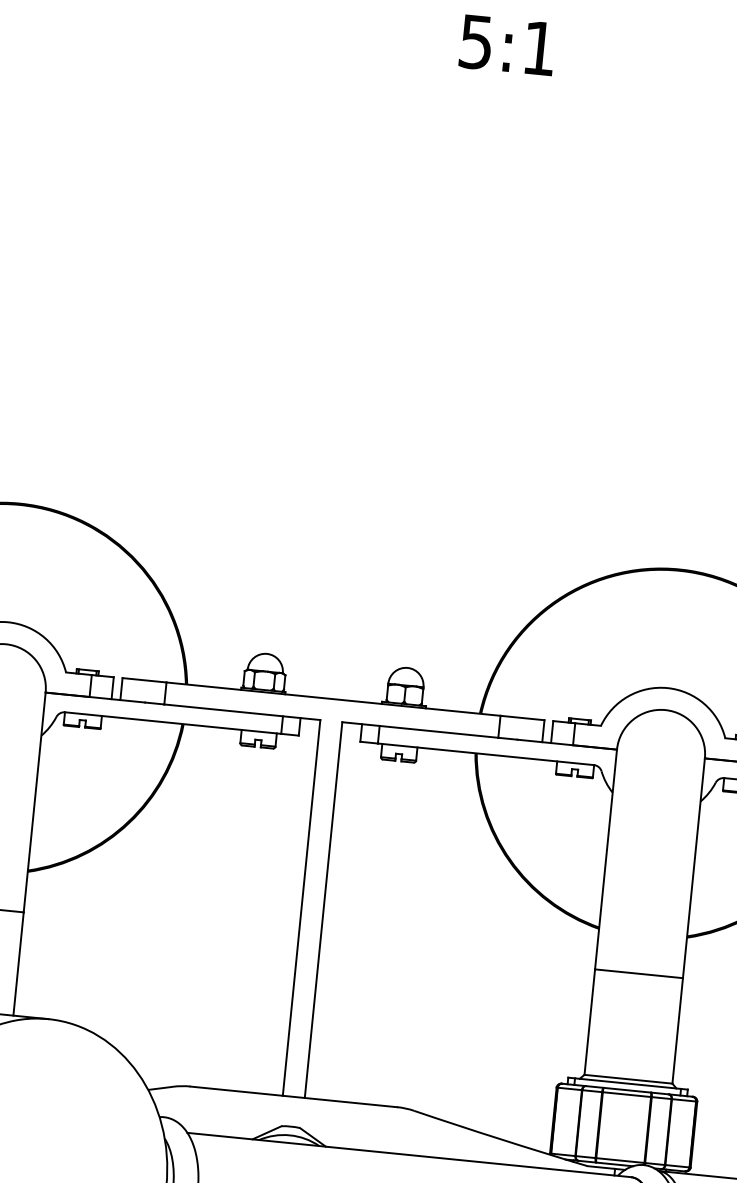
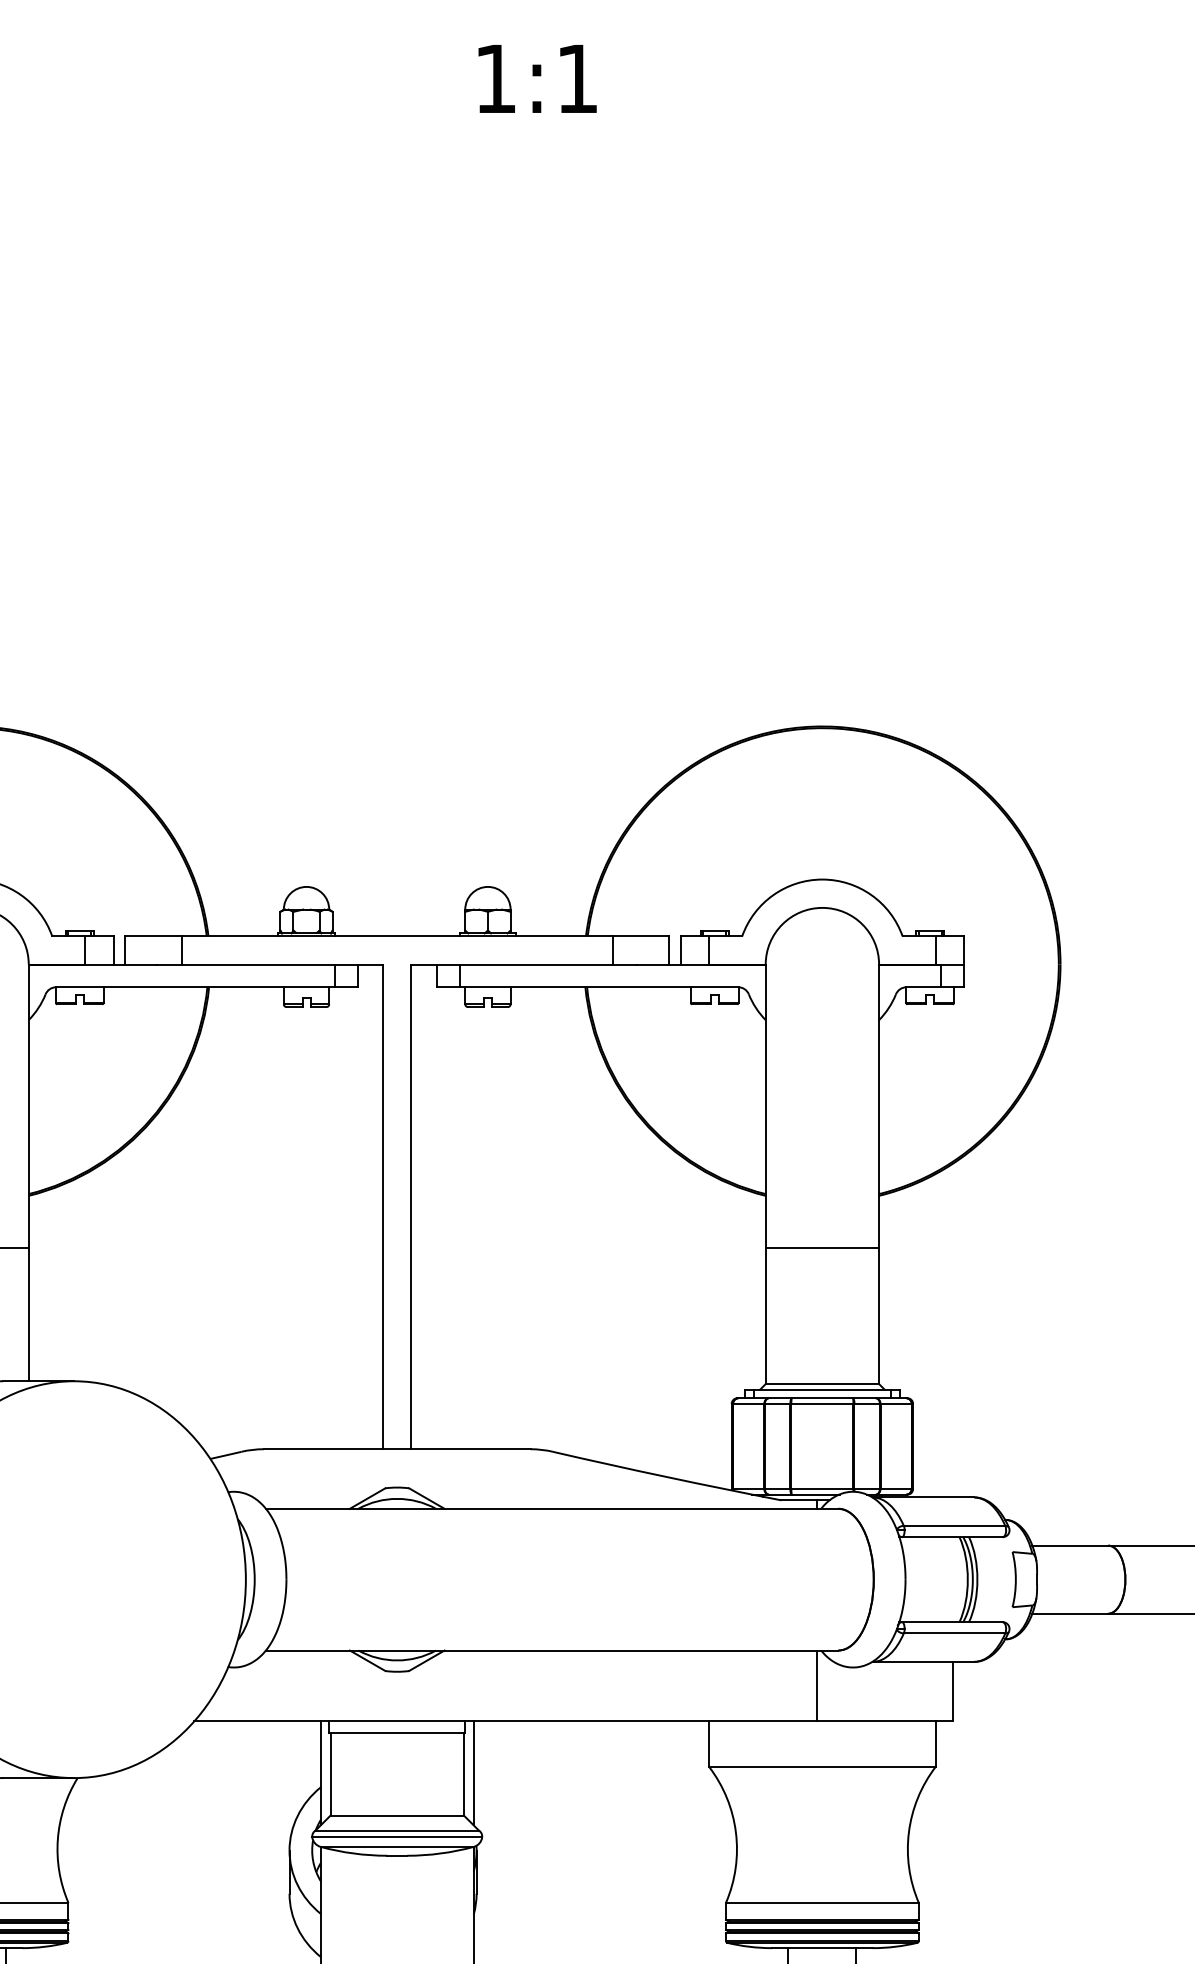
text: (475, 42) -> (495, 79), 5:1 -> 1:1

